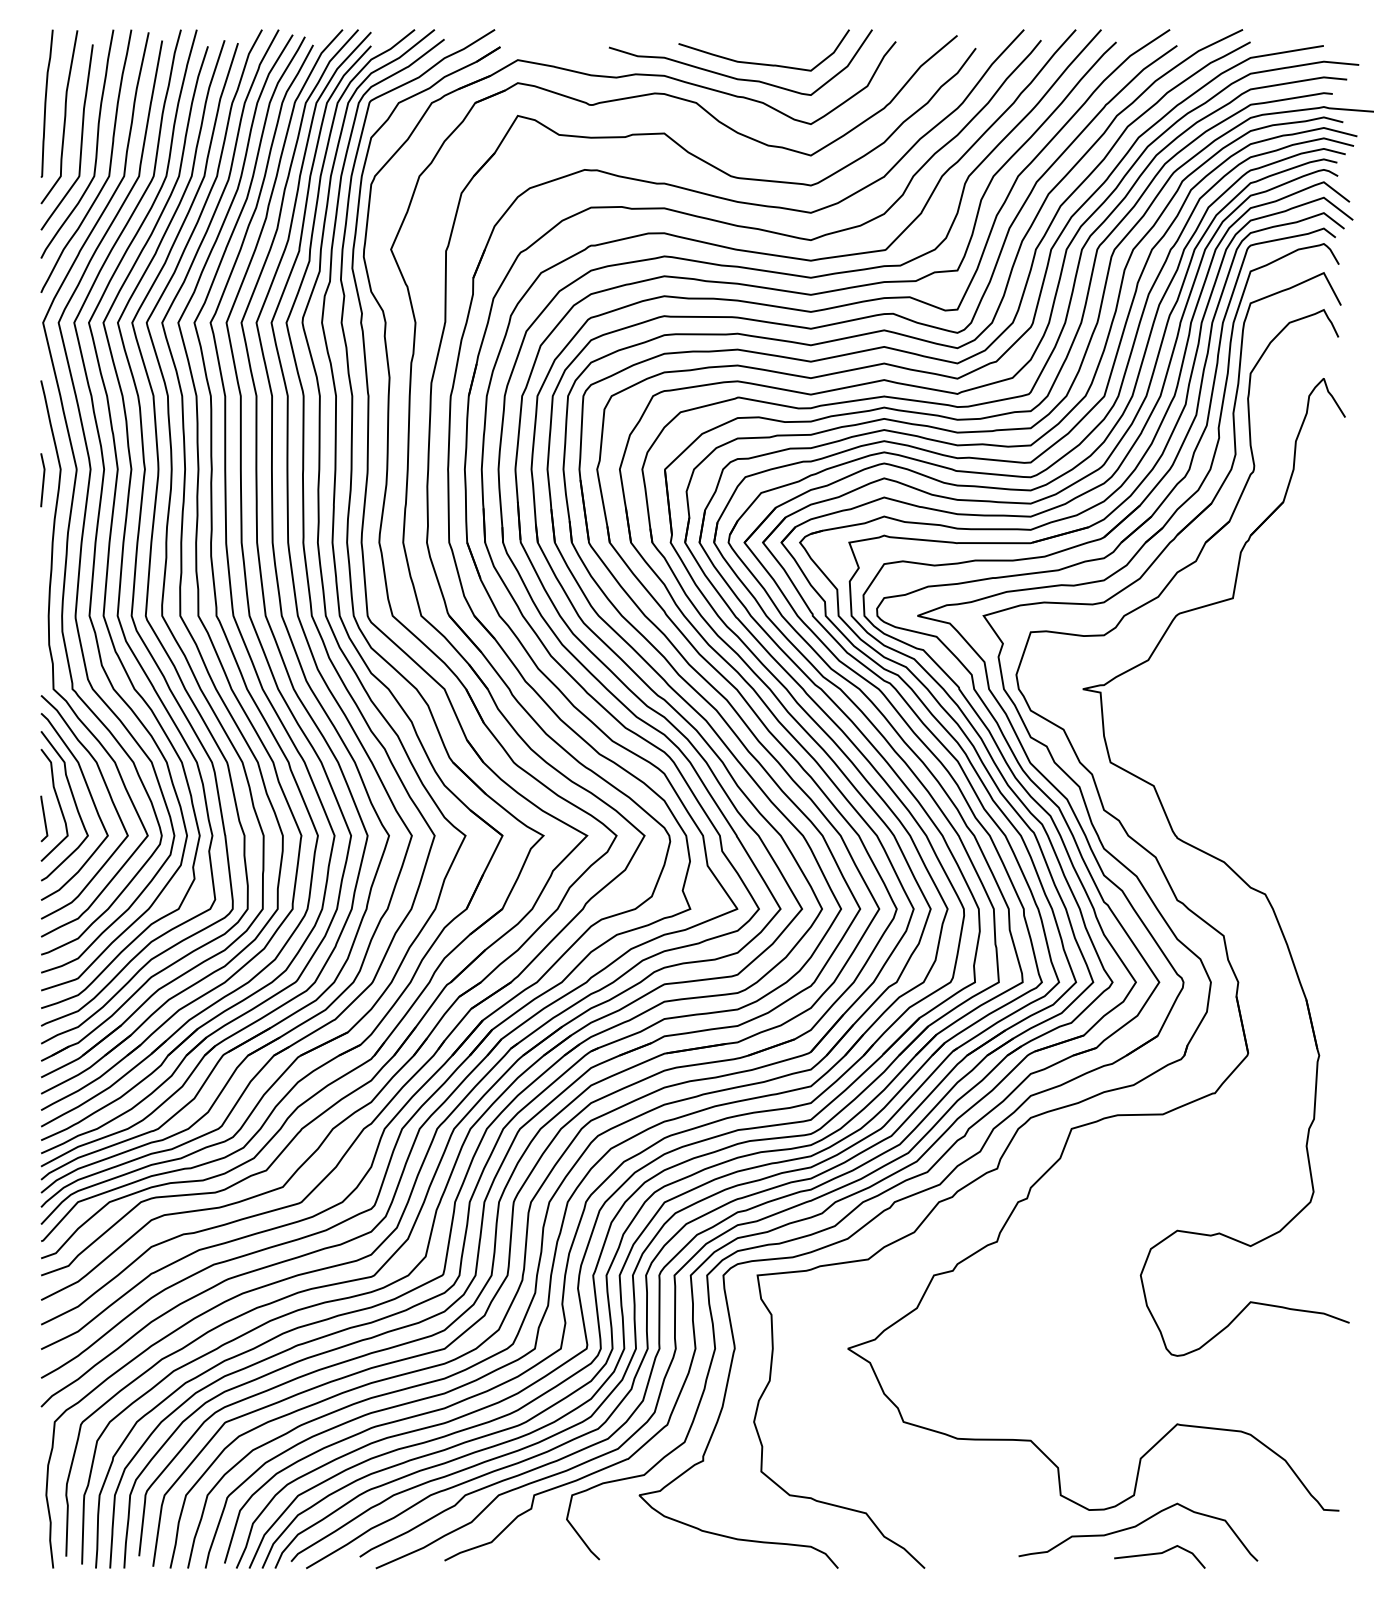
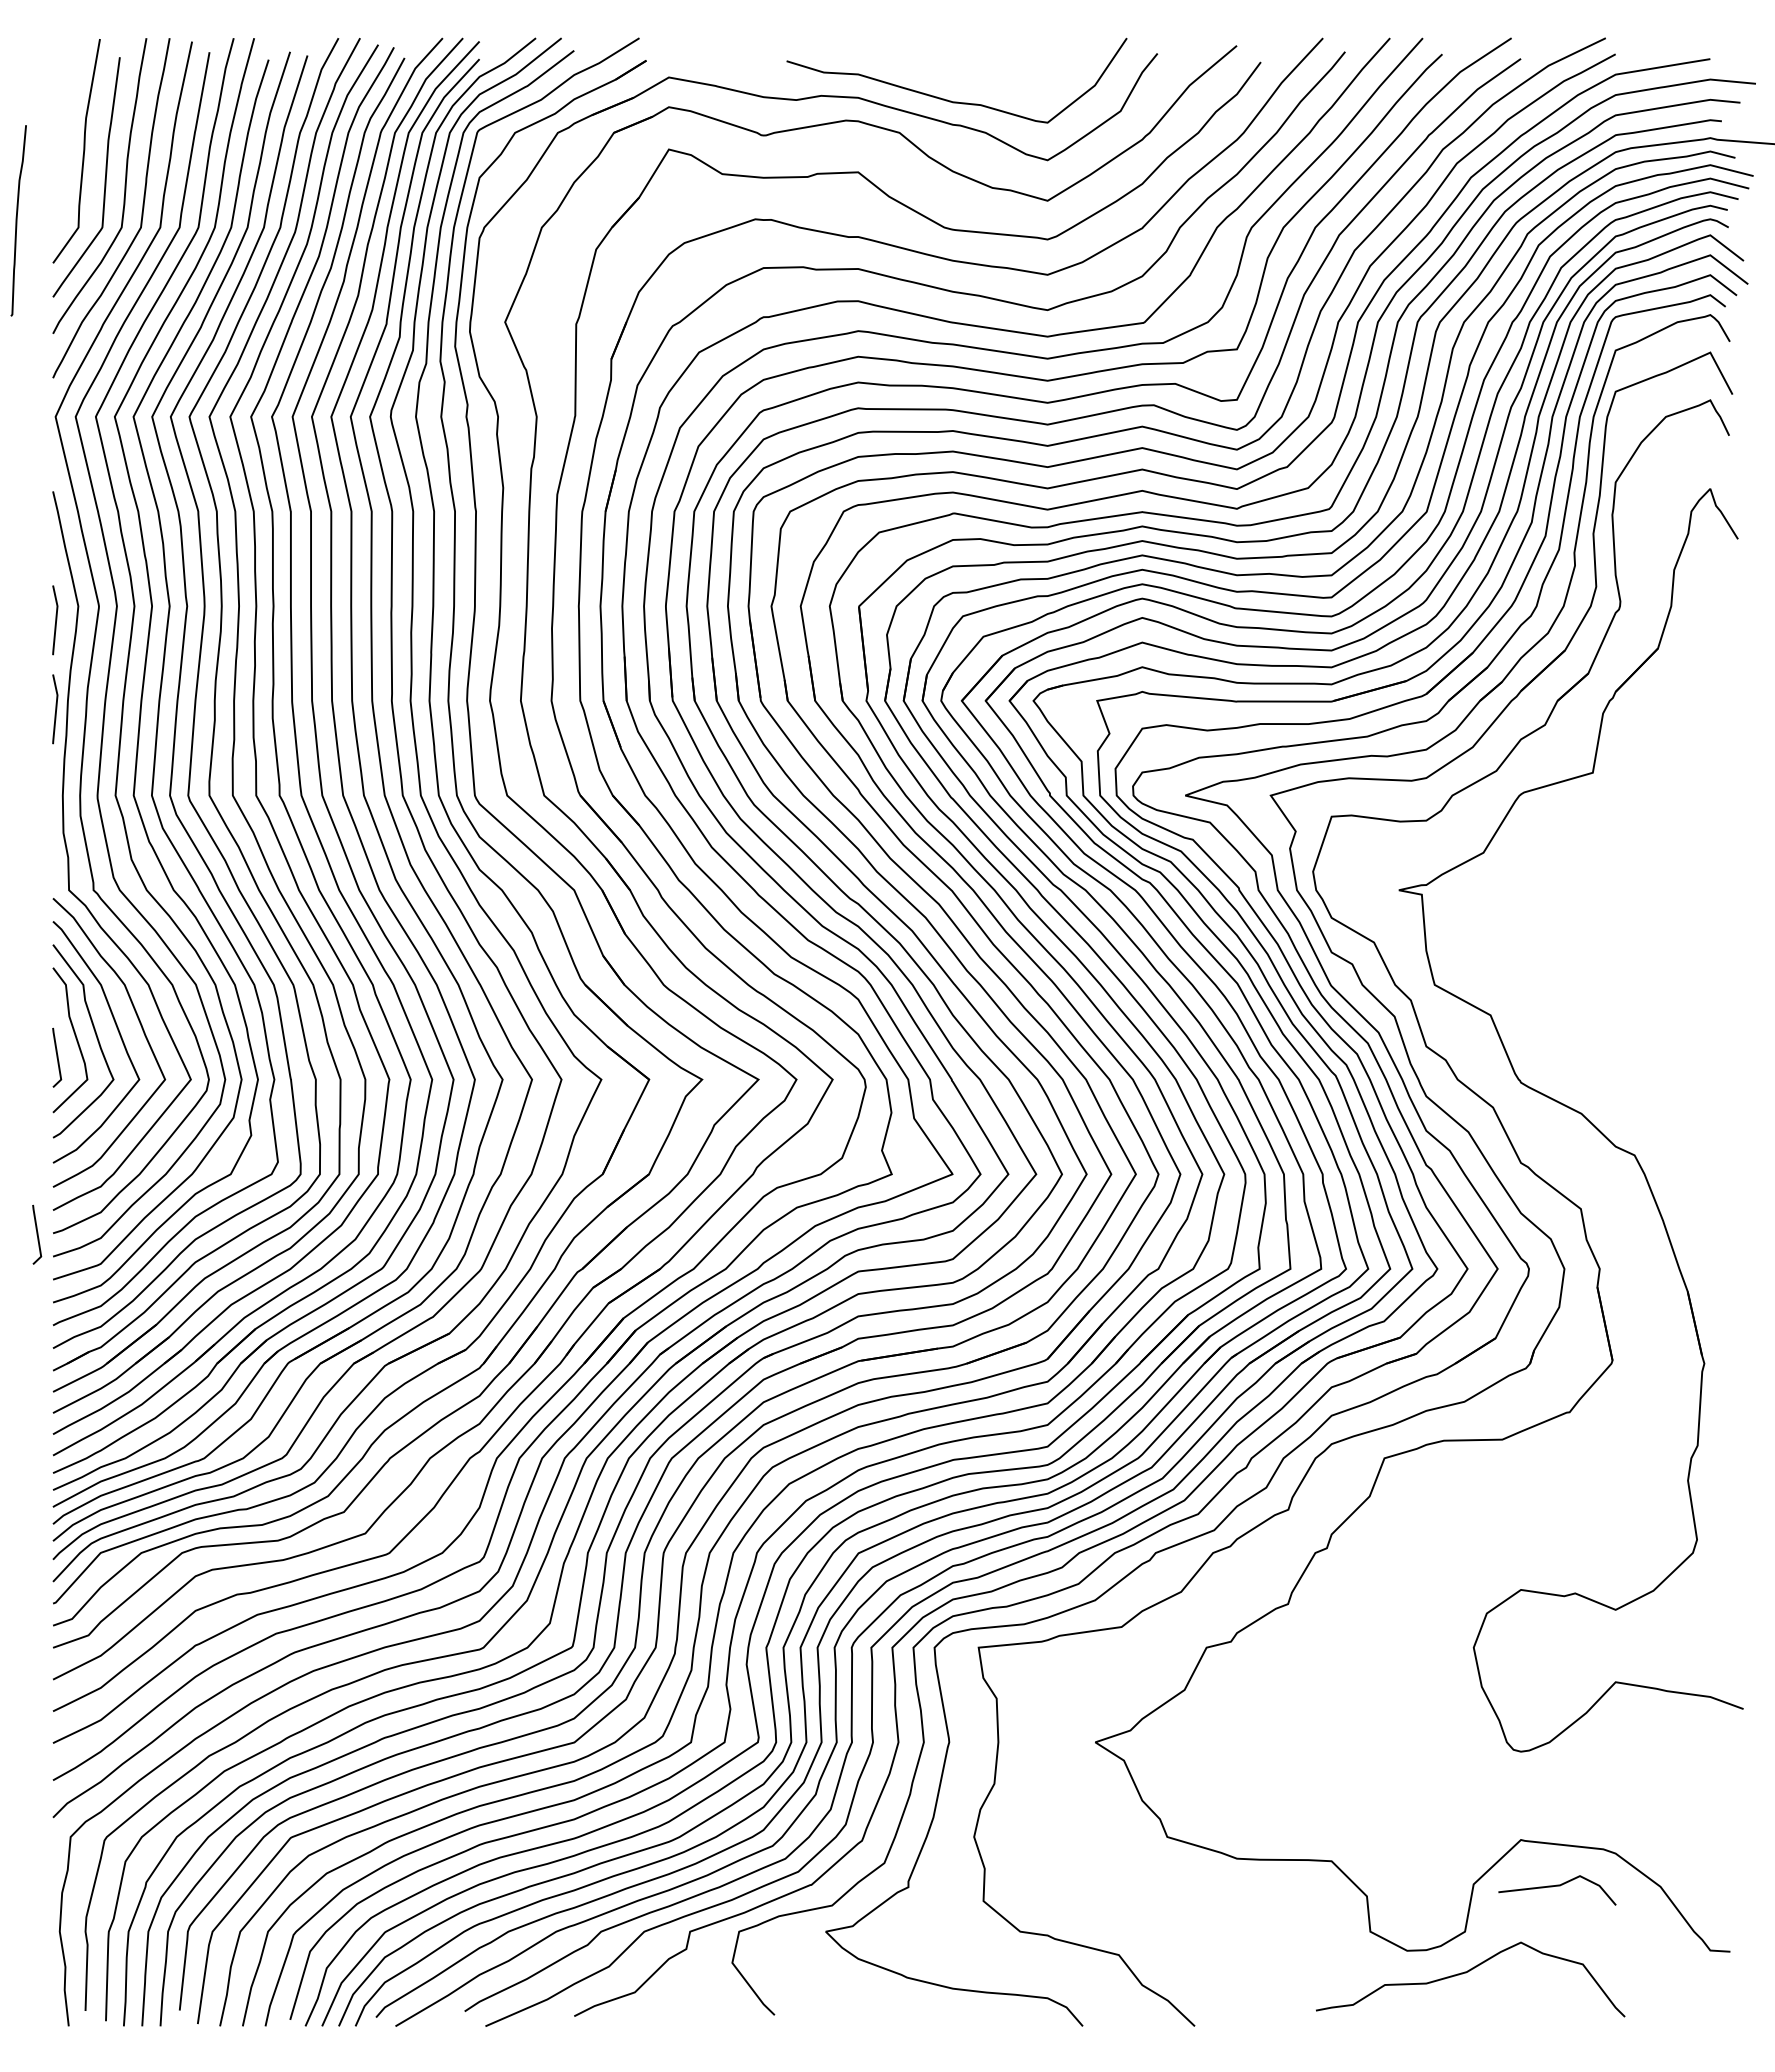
curve: (760, 63) -> (982, 81), removed
curve: (46, 103) -> (17, 220), moved
line: (43, 549) -> (55, 709), added
line: (29, 955) -> (37, 1234), added
line: (1159, 1553) -> (1557, 1886), moved

